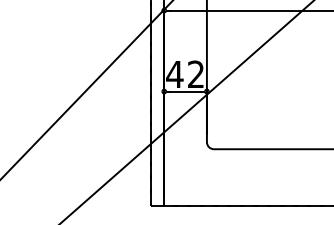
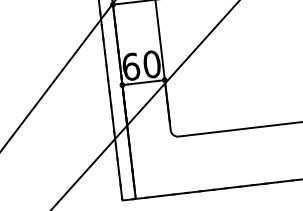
text: (185, 74) -> (141, 65), 42 -> 60

